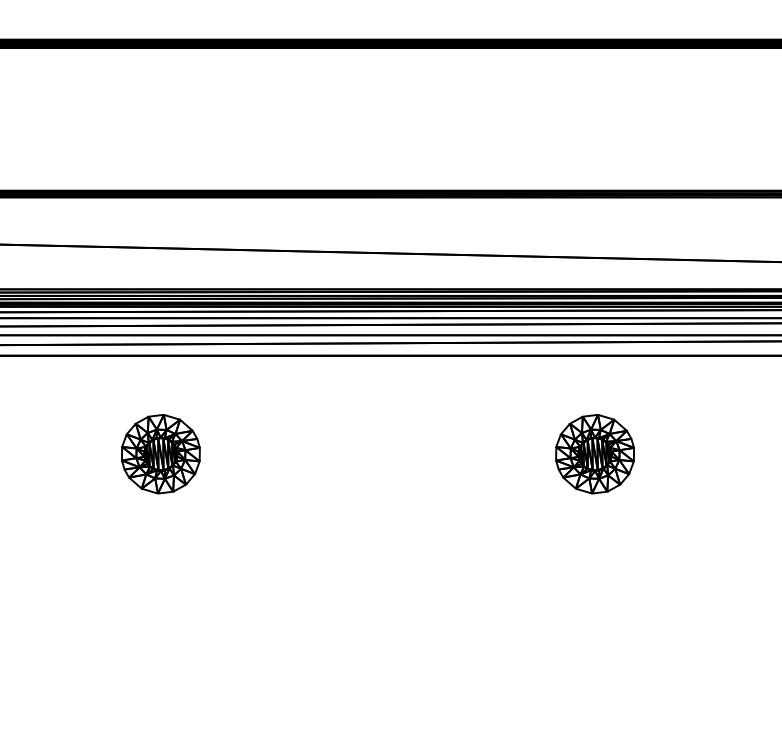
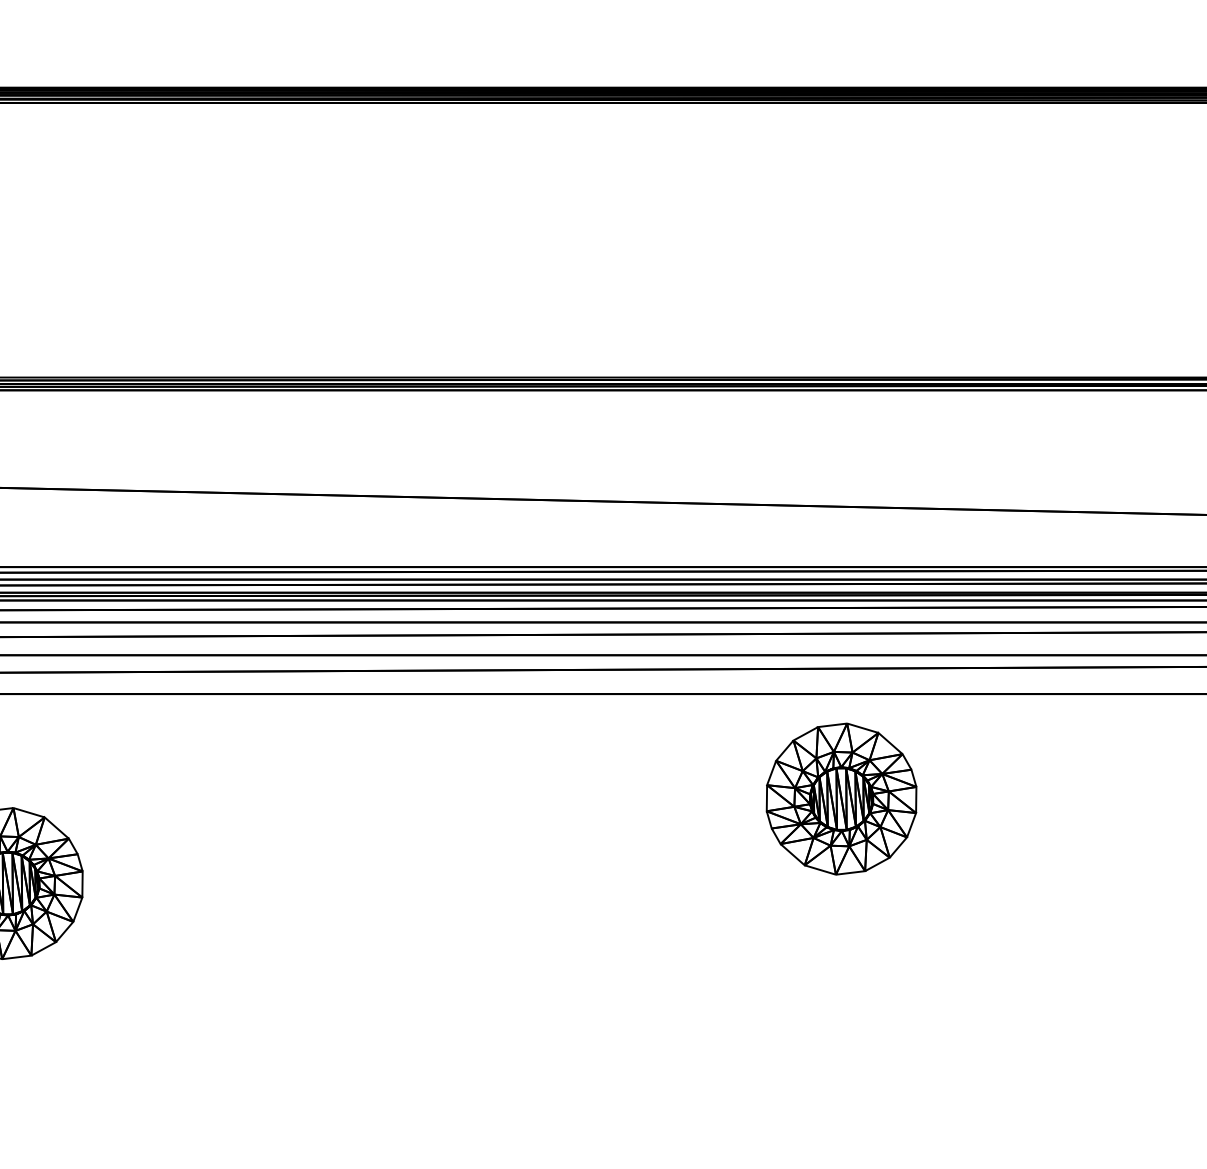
part: (594, 454) -> (840, 799), moved

